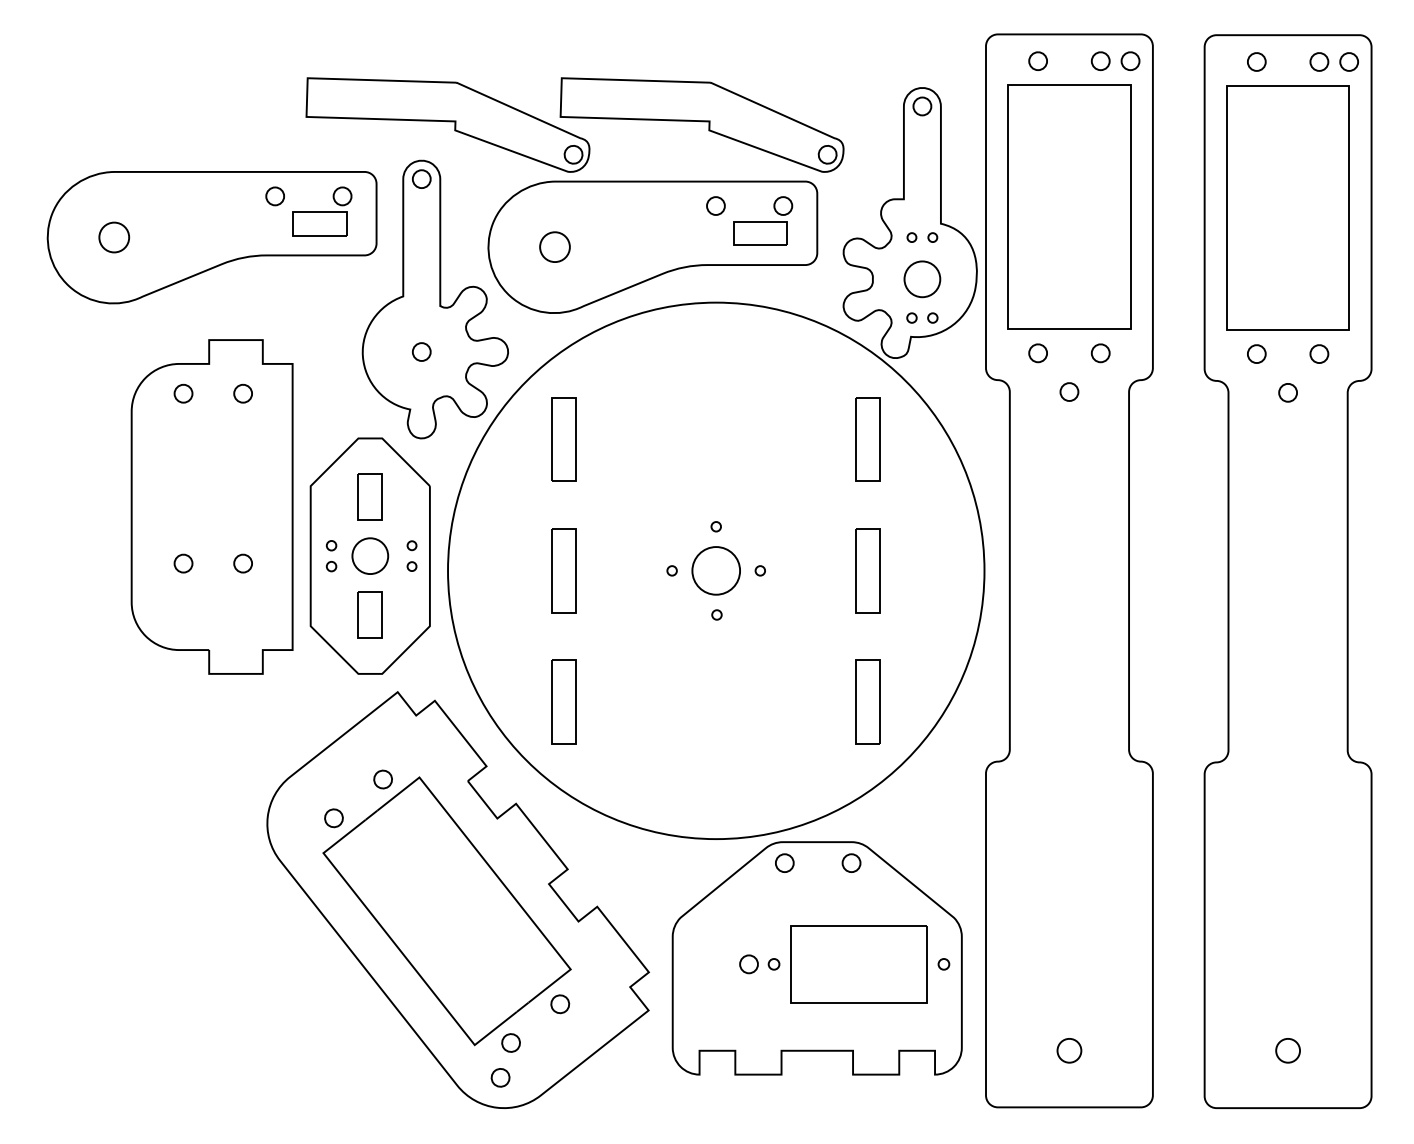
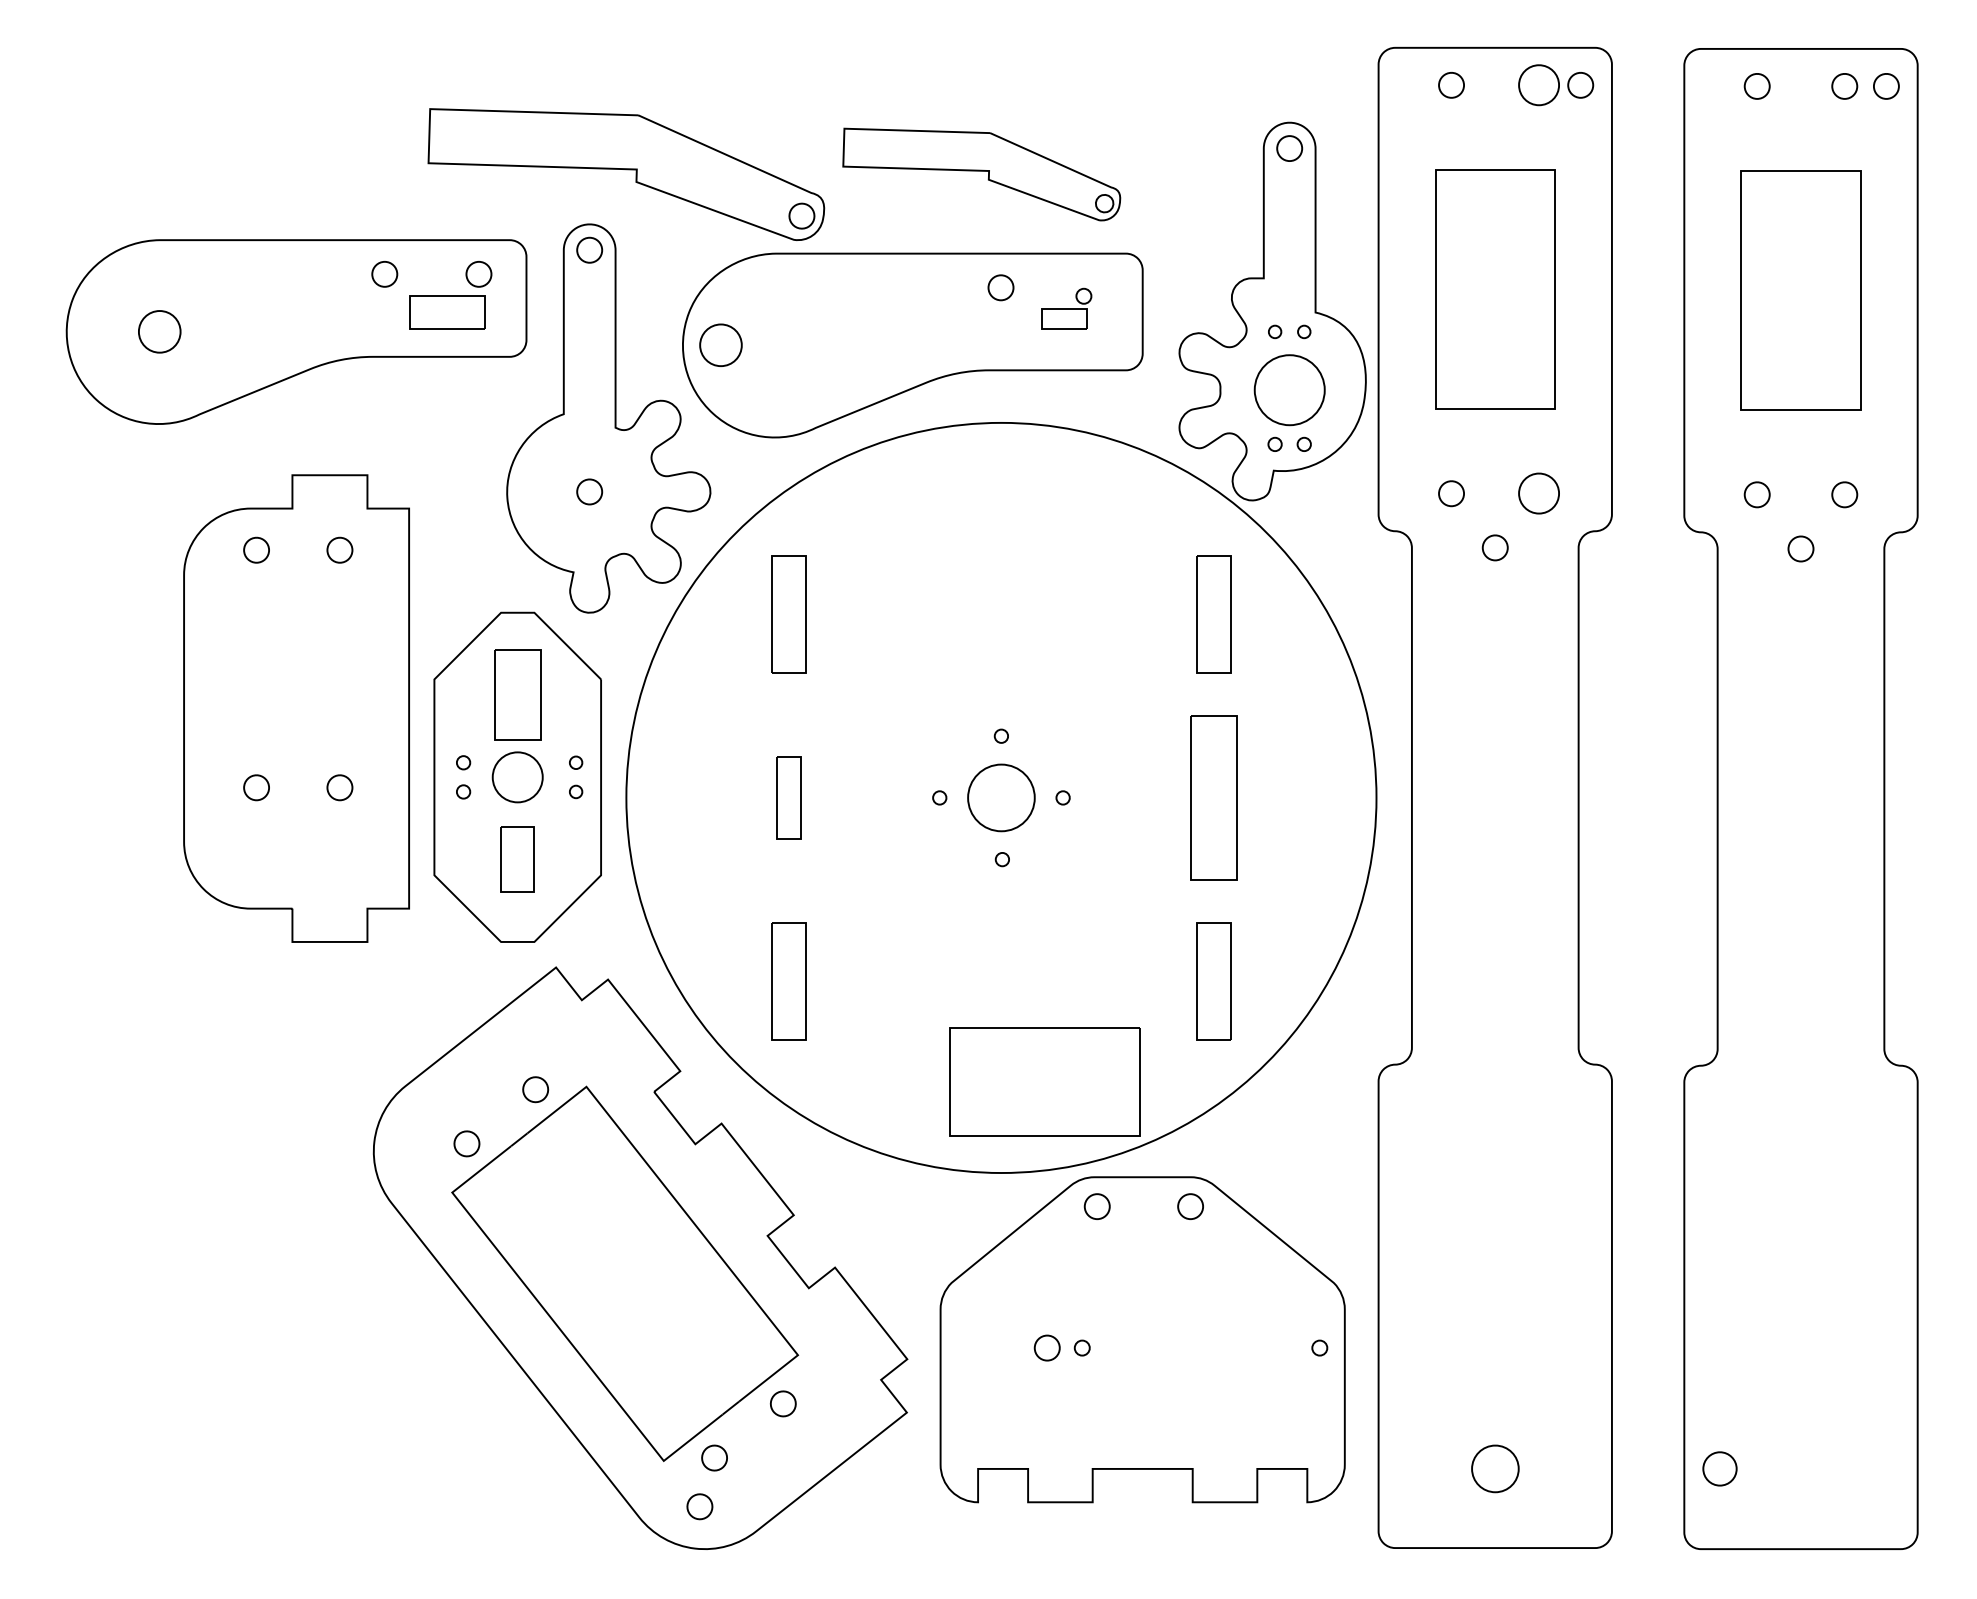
part: (1100, 61) -> (1538, 85), size x1.6
part: (701, 125) -> (981, 174), size x0.7
part: (1069, 207) -> (1495, 289), size x0.7
part: (1287, 207) -> (1800, 290), size x0.7
part: (762, 220) -> (1066, 308), size x0.6
part: (554, 246) -> (720, 344), moved
part: (922, 279) -> (1289, 390), size x1.4
part: (1100, 353) -> (1538, 493), size x1.6
part: (370, 496) -> (517, 694), size x1.4
part: (563, 570) -> (788, 797), size x0.7
part: (867, 570) -> (1213, 797), size x1.4
part: (858, 963) -> (1044, 1081), moved
part: (1068, 1050) -> (1494, 1468), size x1.4
part: (1287, 1050) -> (1719, 1468), moved

